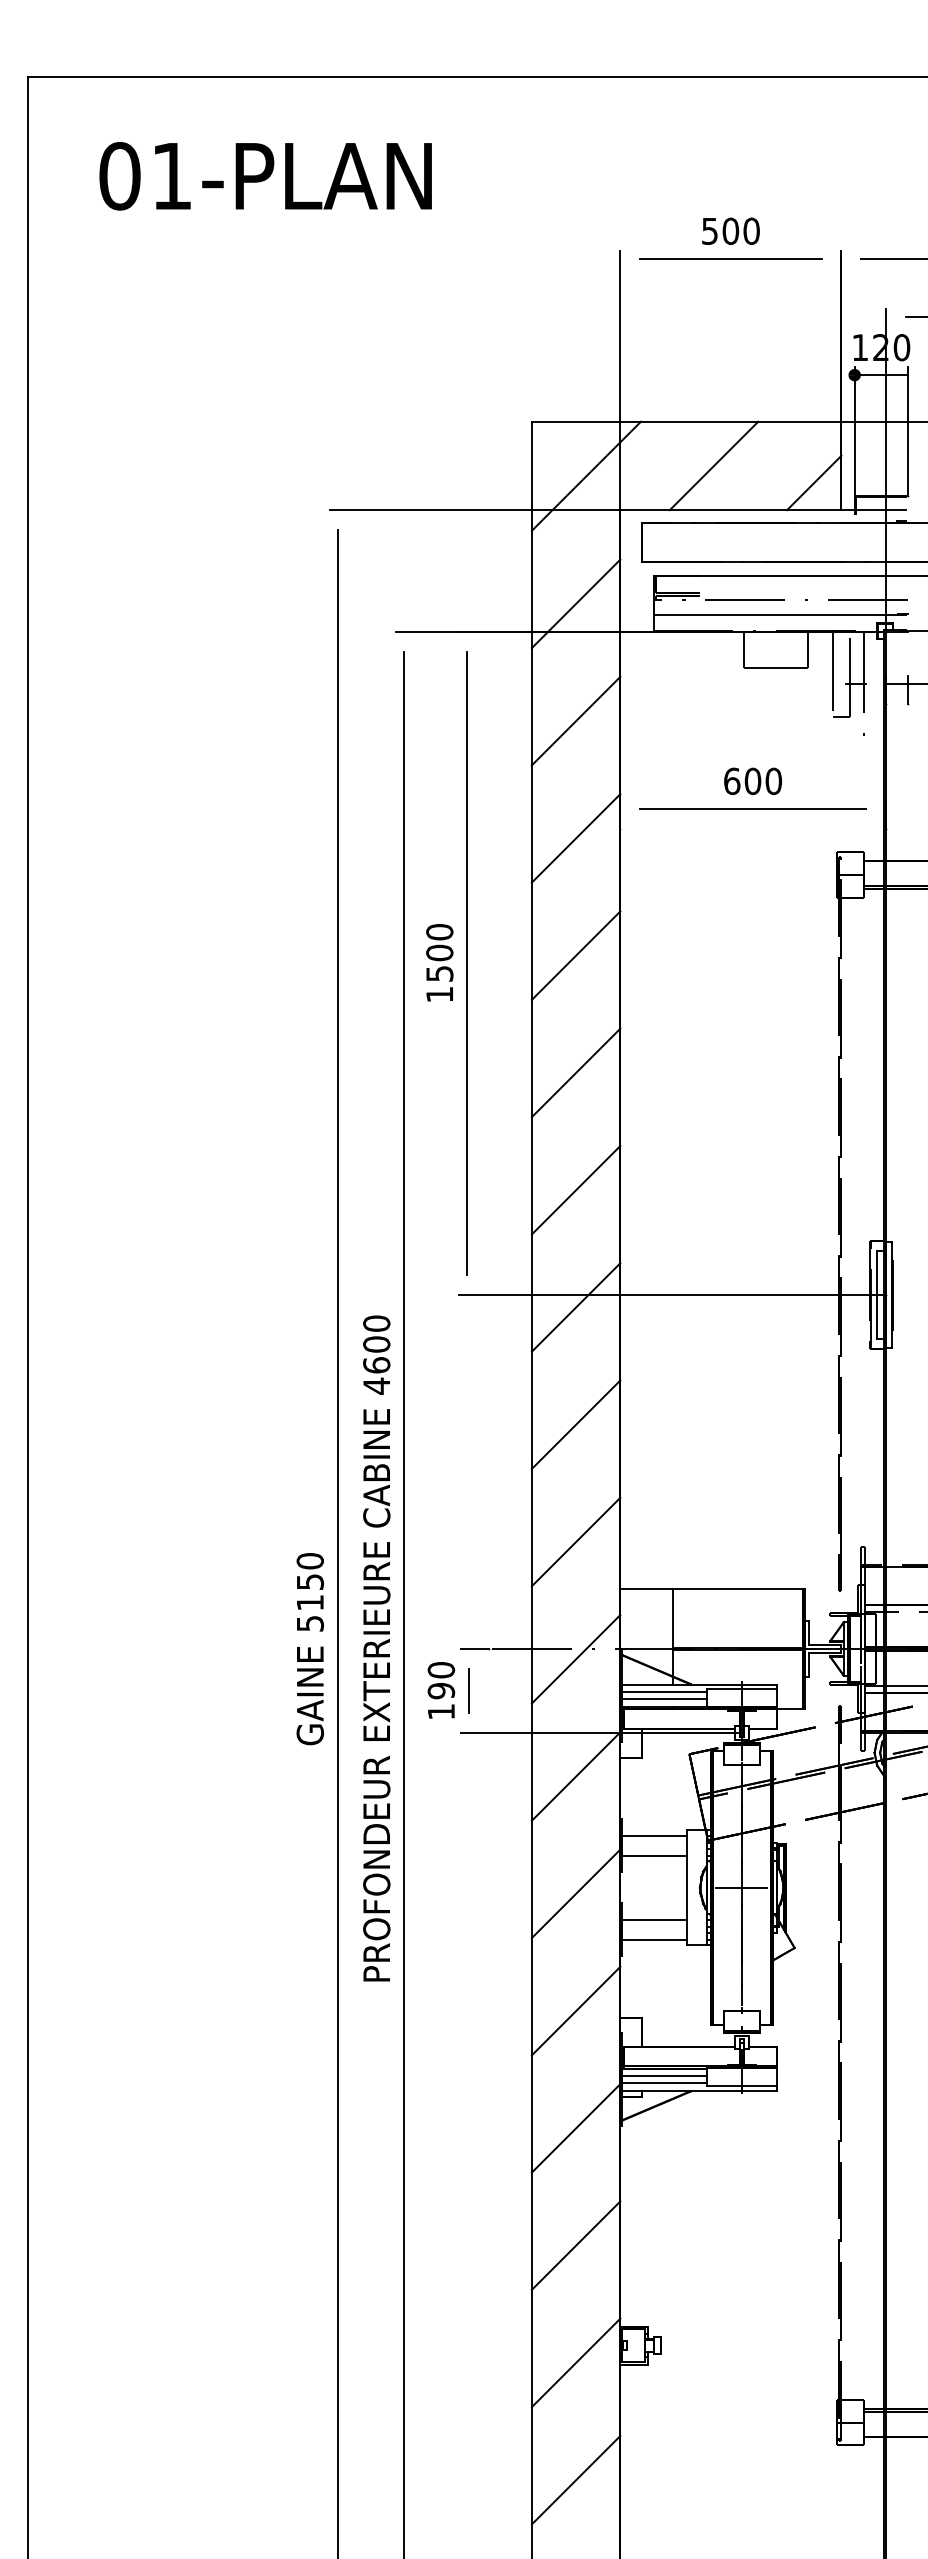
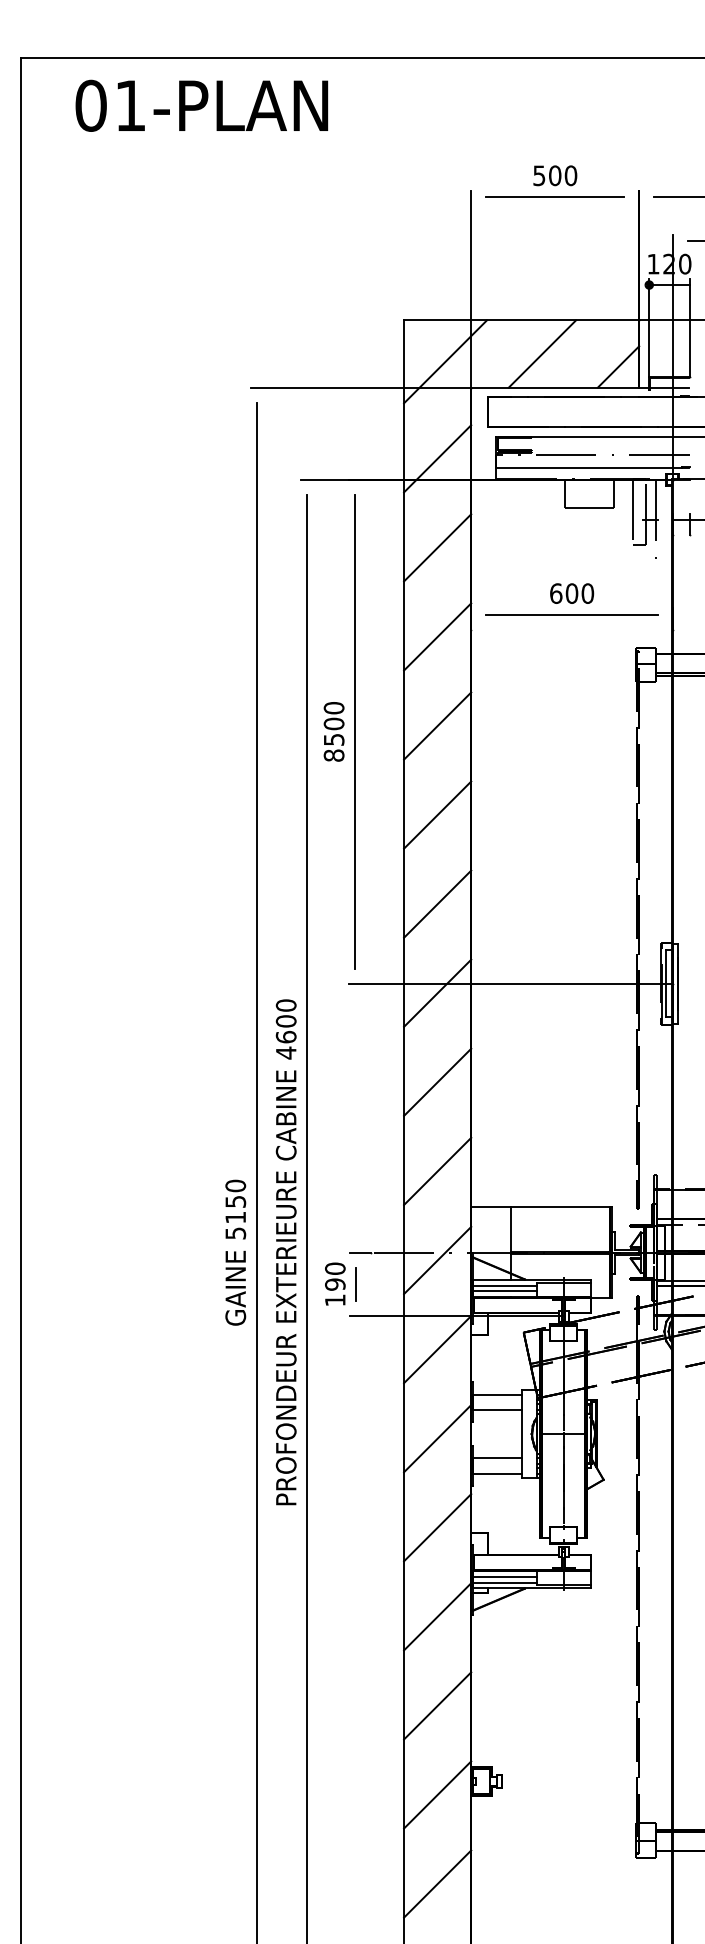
text: (265, 176) -> (201, 106), moved
text: (439, 994) -> (333, 755), 1500 -> 8500

